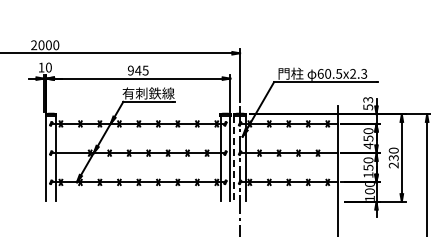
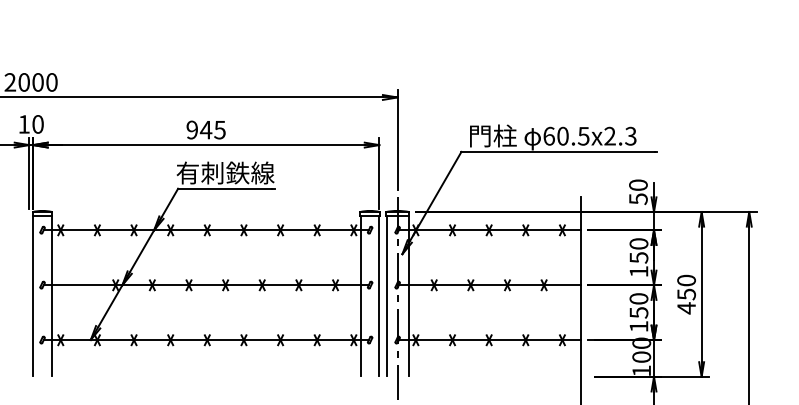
text: (367, 99) -> (637, 184), 53 -> 50
text: (368, 145) -> (638, 270), 450 -> 150
line: (234, 159) -> (387, 297), dashed -> solid
text: (393, 161) -> (685, 300), 230 -> 450

